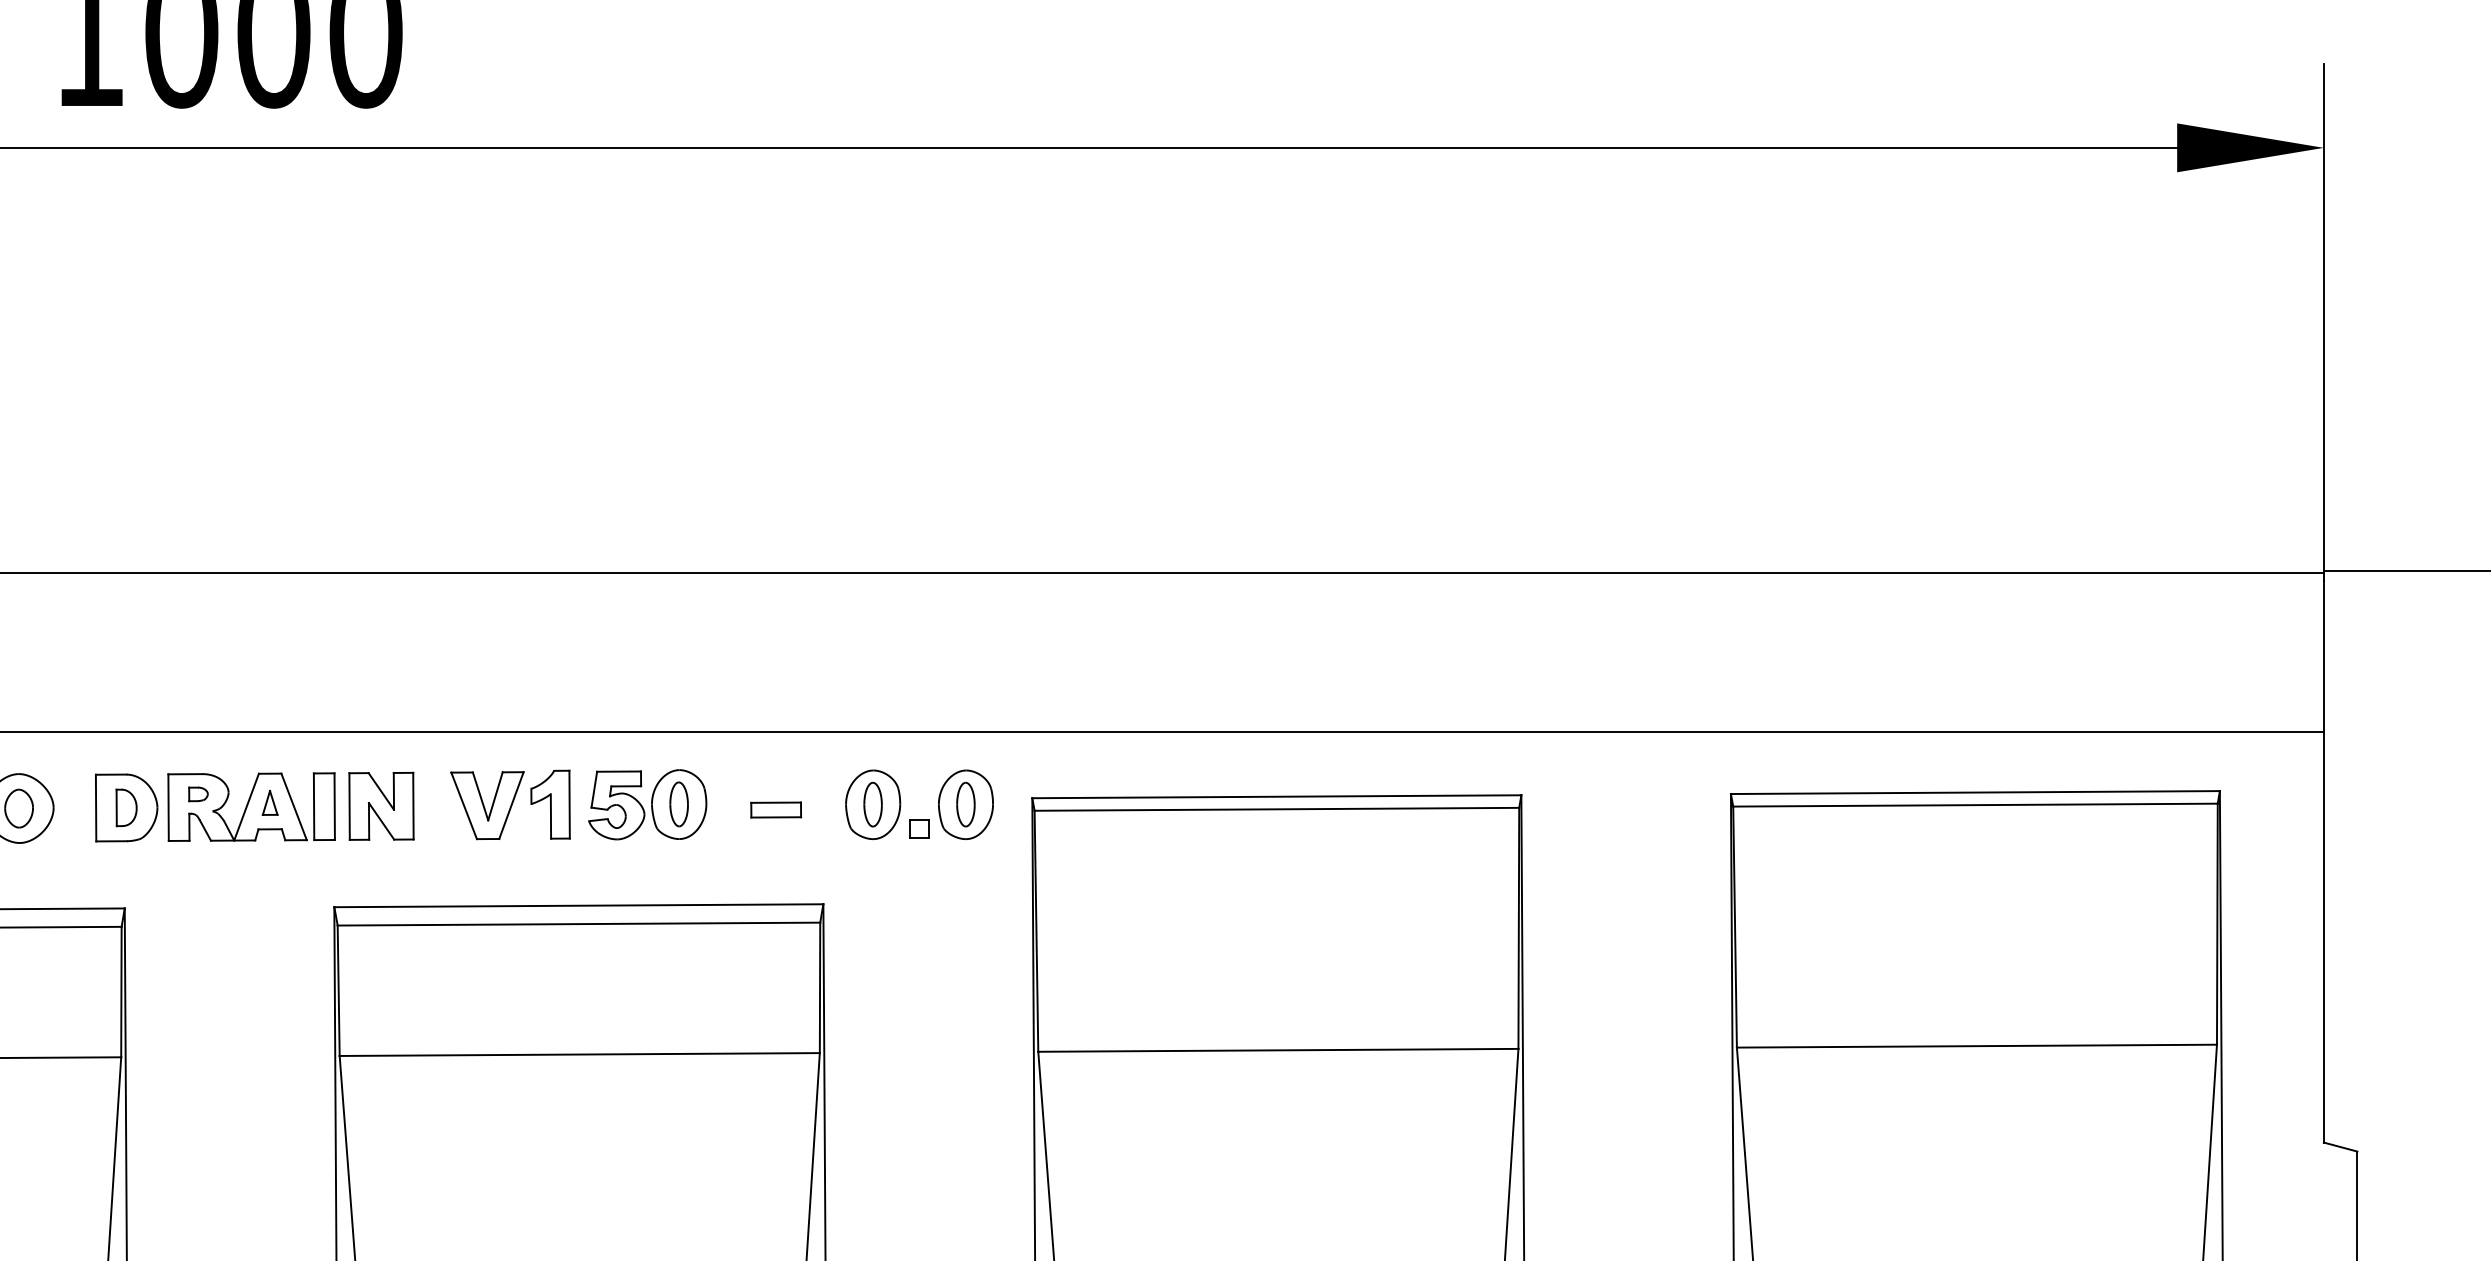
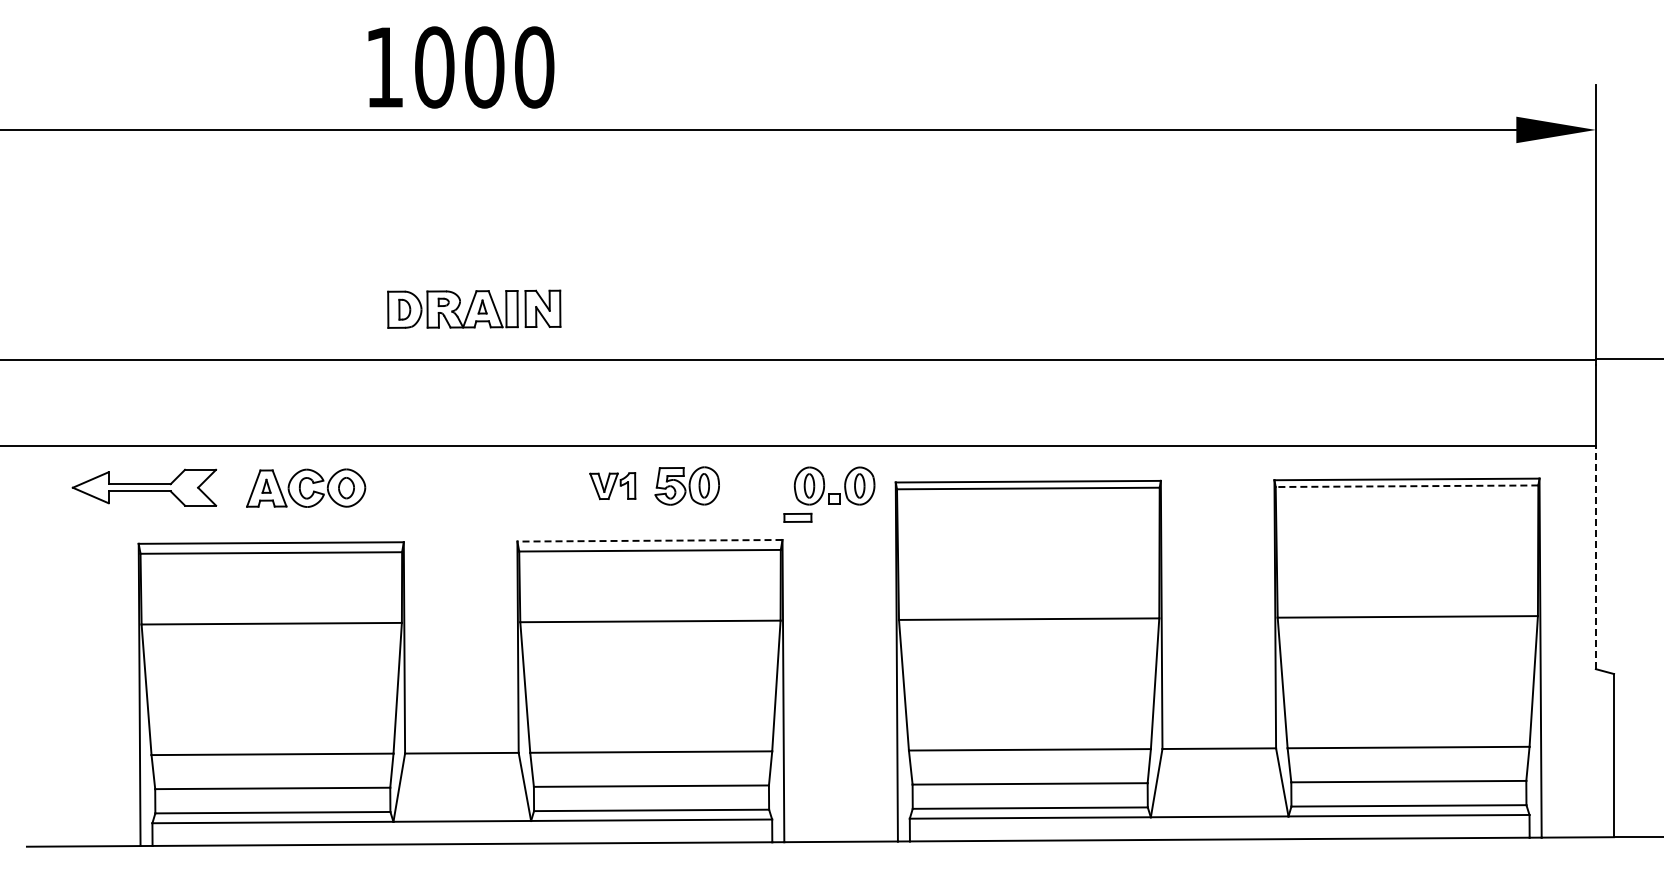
part: (509, 803) -> (612, 485), size x0.7
part: (255, 805) -> (474, 308), moved
line: (1974, 805) -> (1406, 486), solid -> dashed
part: (775, 809) -> (797, 517), moved
line: (577, 905) -> (649, 540), solid -> dashed
line: (2323, 936) -> (1595, 557), solid -> dashed

